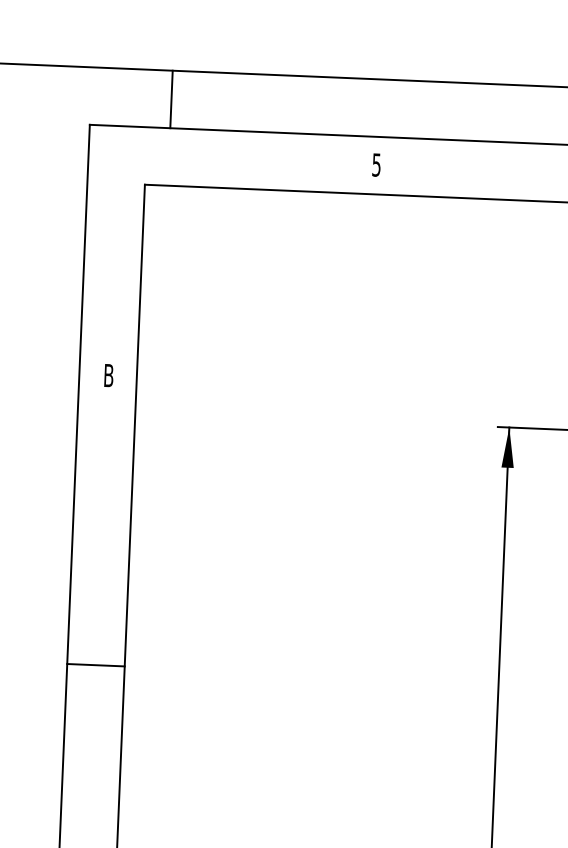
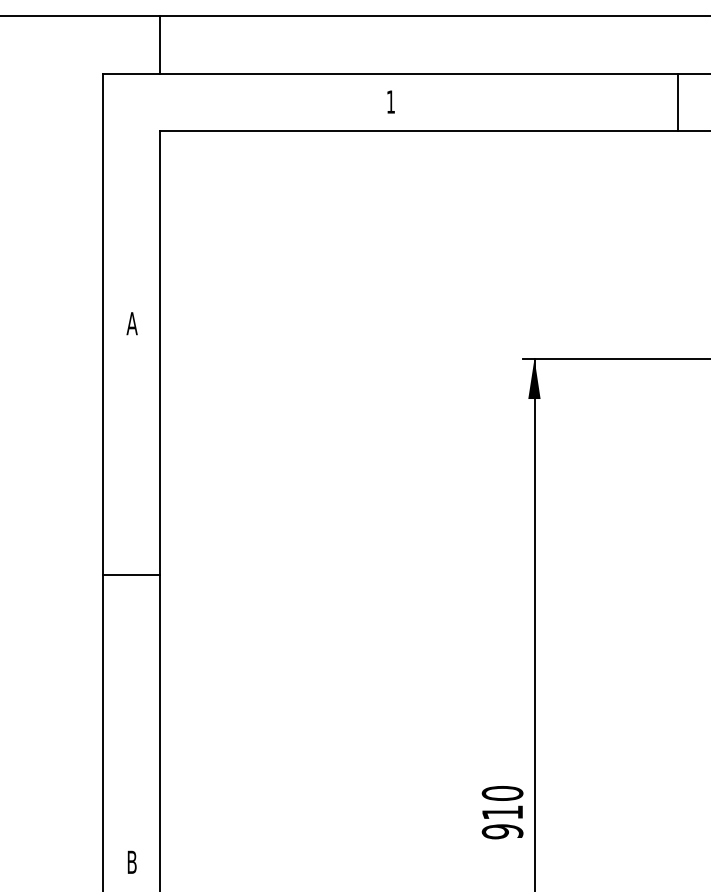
line: (171, 98) -> (160, 44), moved
text: (376, 164) -> (390, 101), 5 -> 1
text: (108, 375) -> (131, 323), B -> A
line: (96, 665) -> (131, 574), moved

